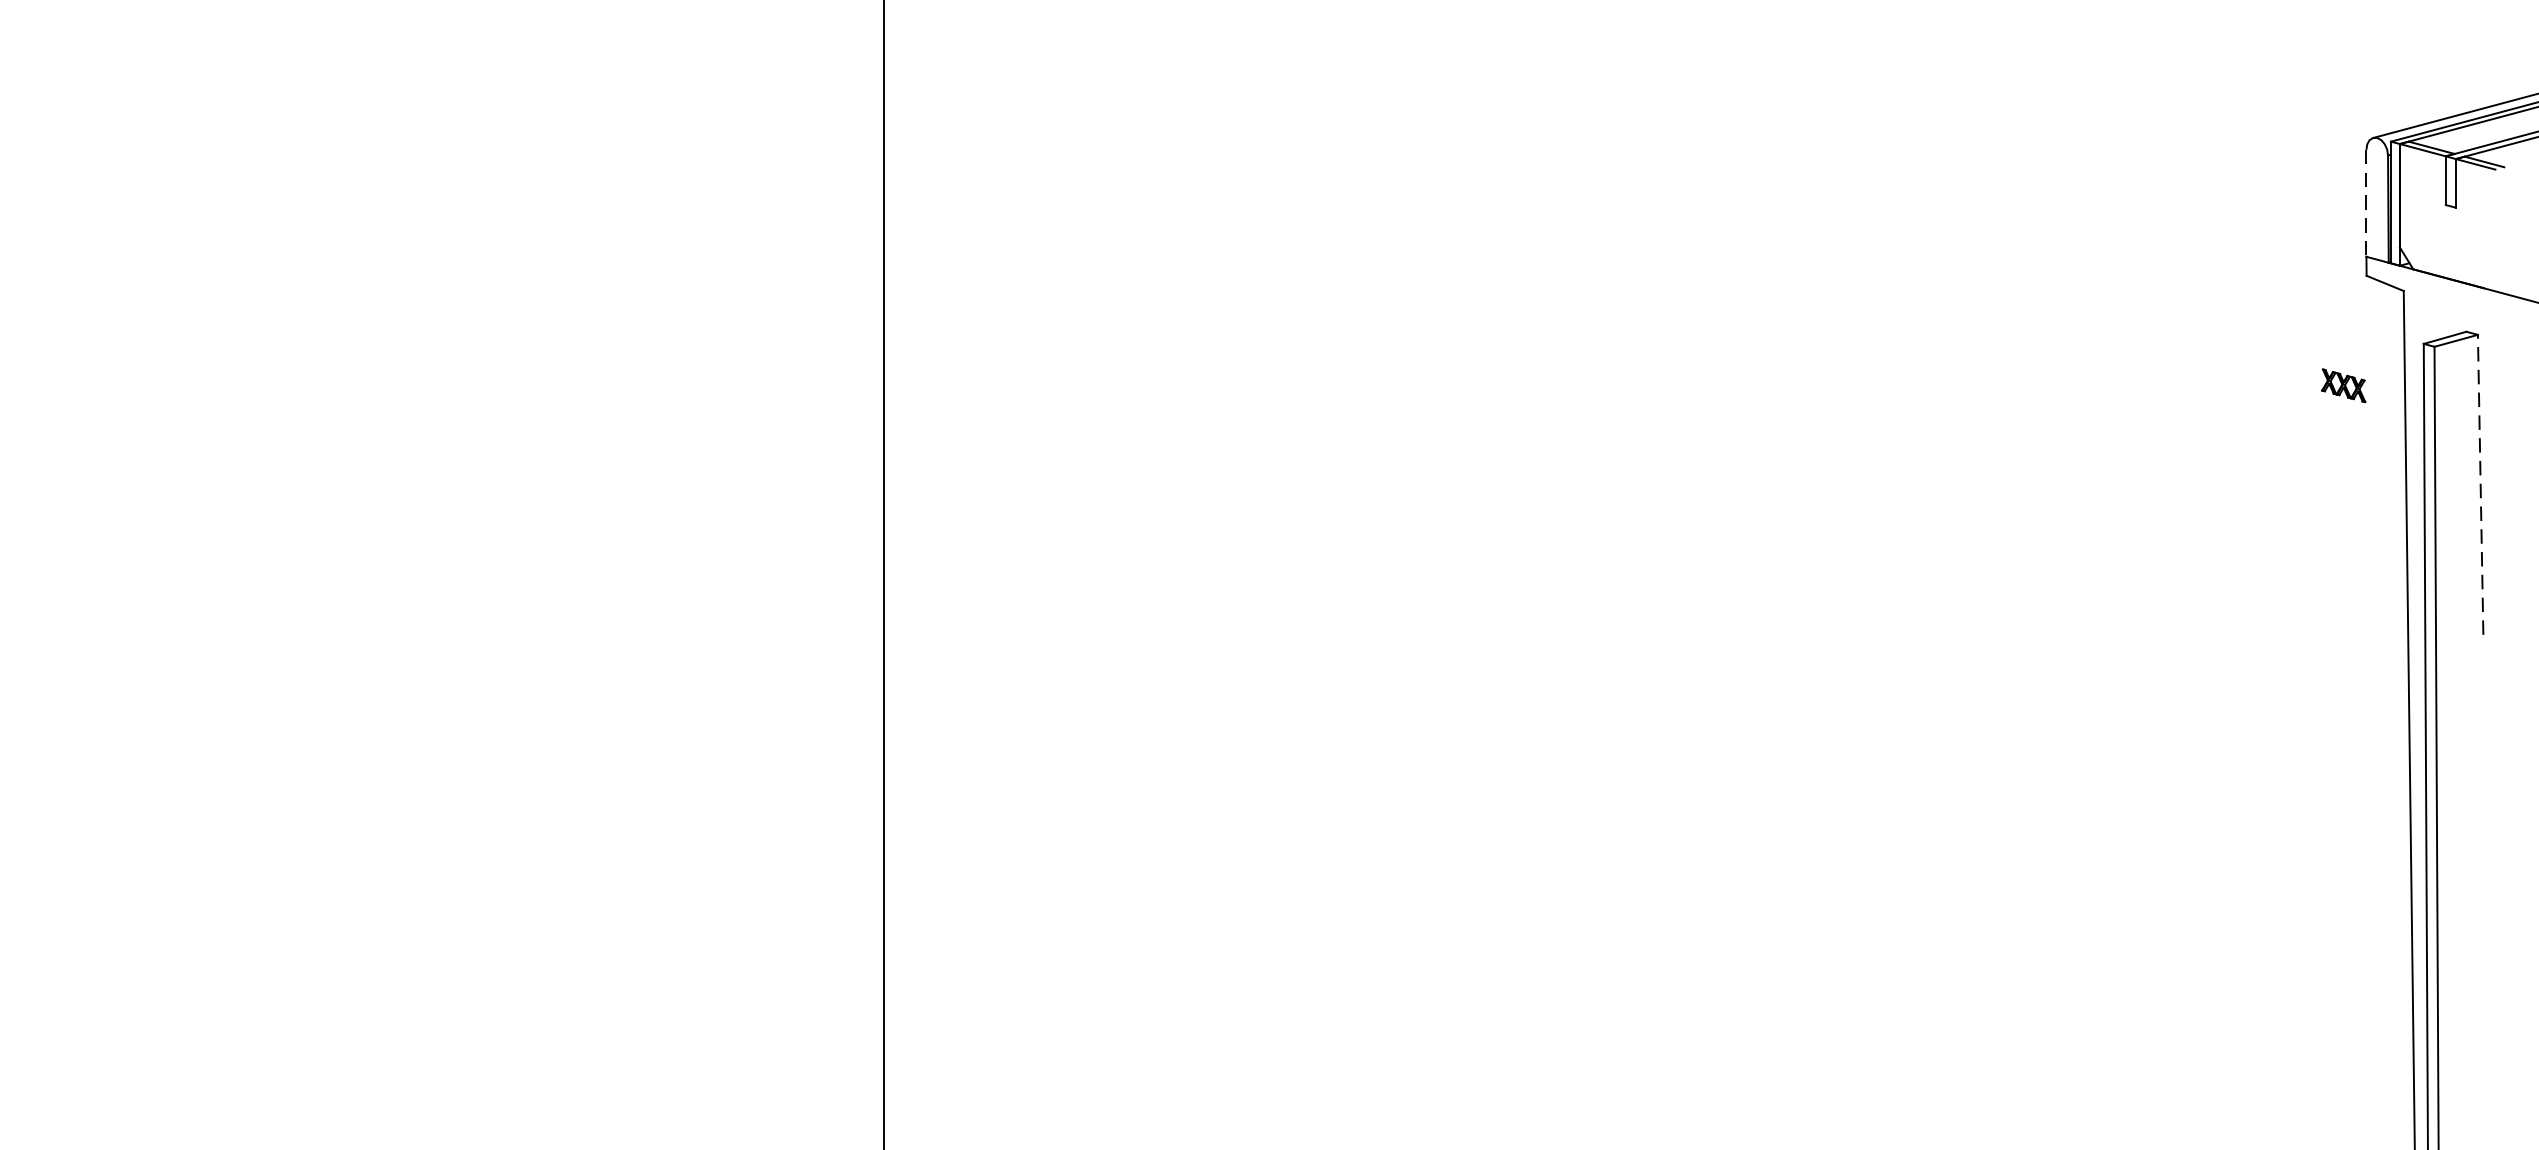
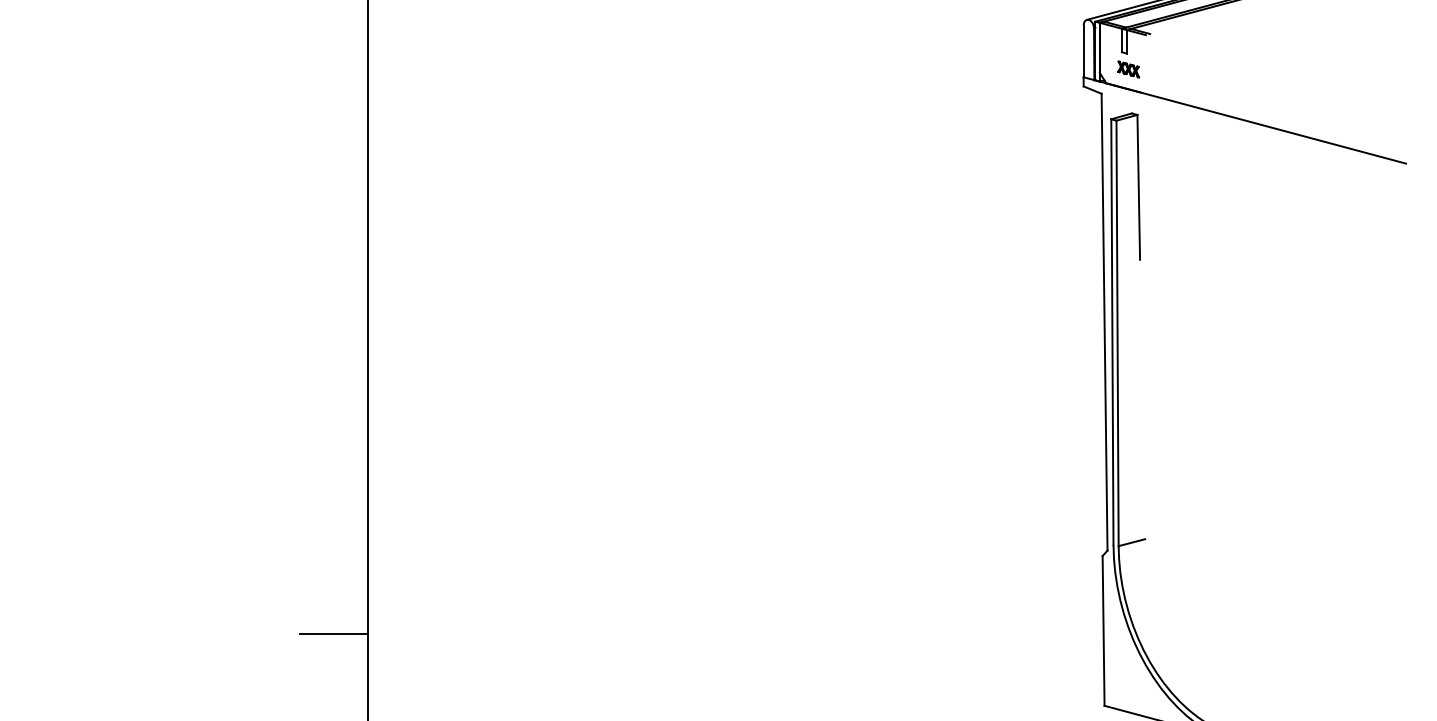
line: (2366, 203) -> (1083, 51), dashed -> solid
part: (2343, 385) -> (1128, 69), moved
line: (2480, 483) -> (1138, 186), dashed -> solid

